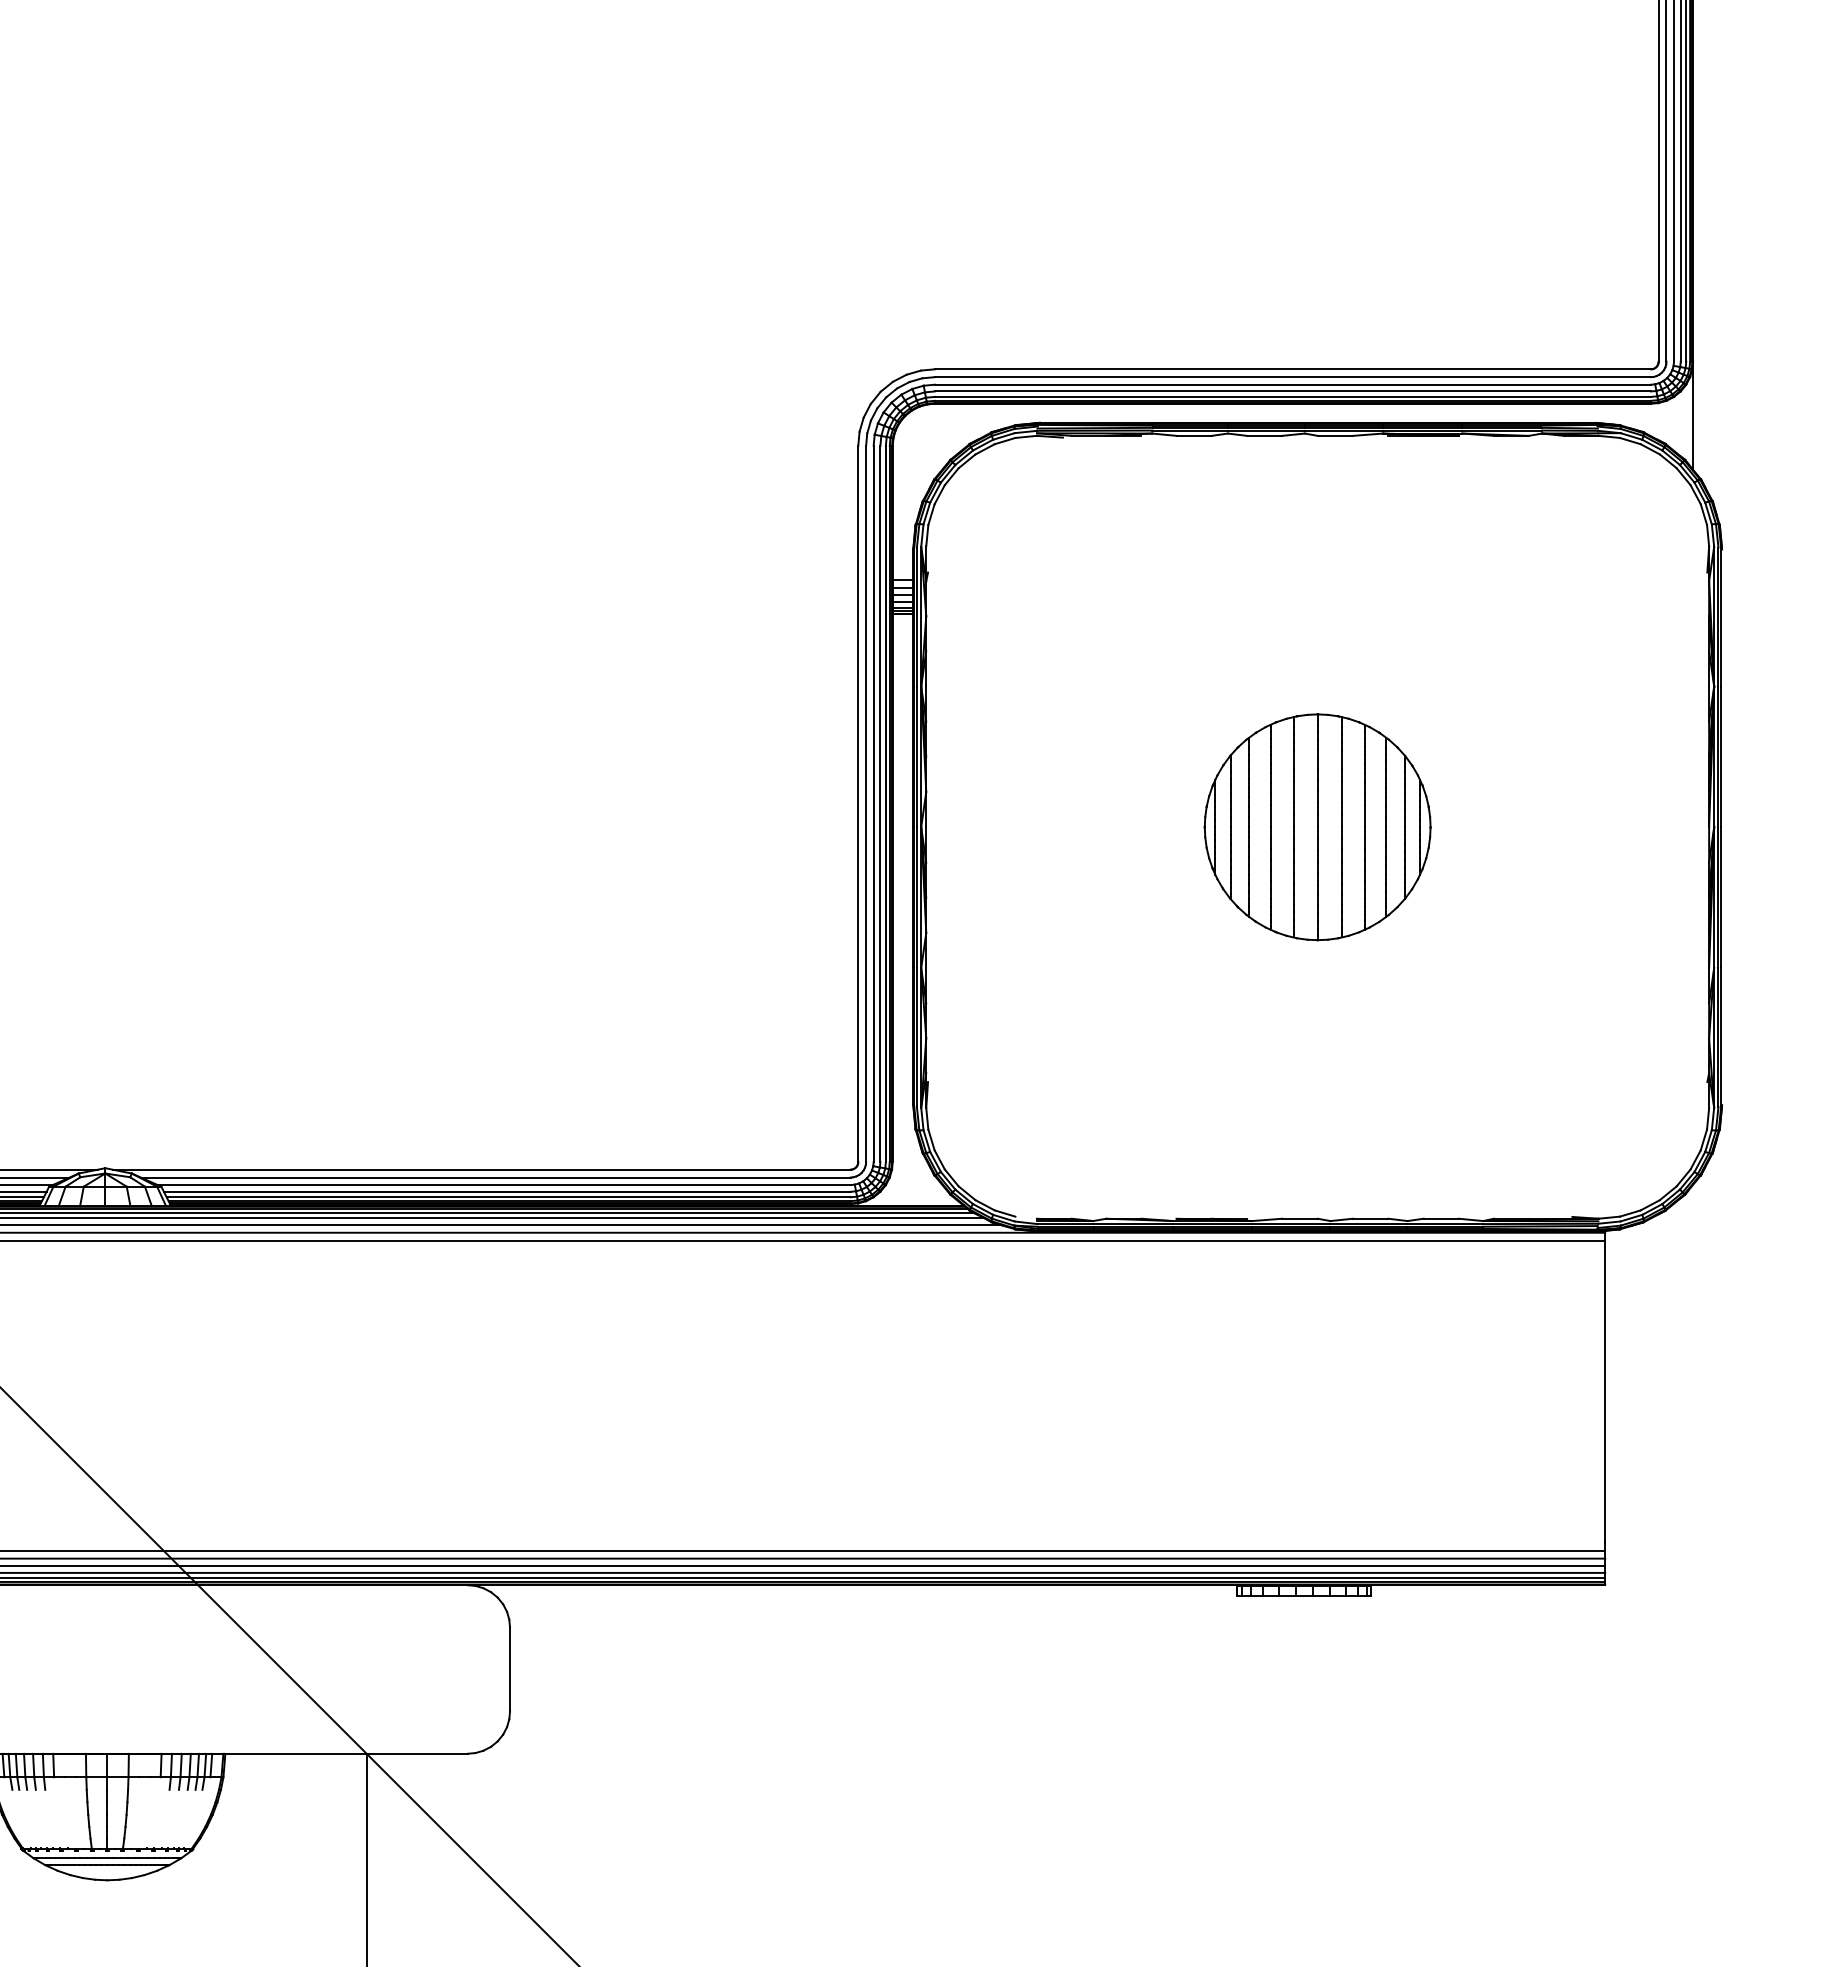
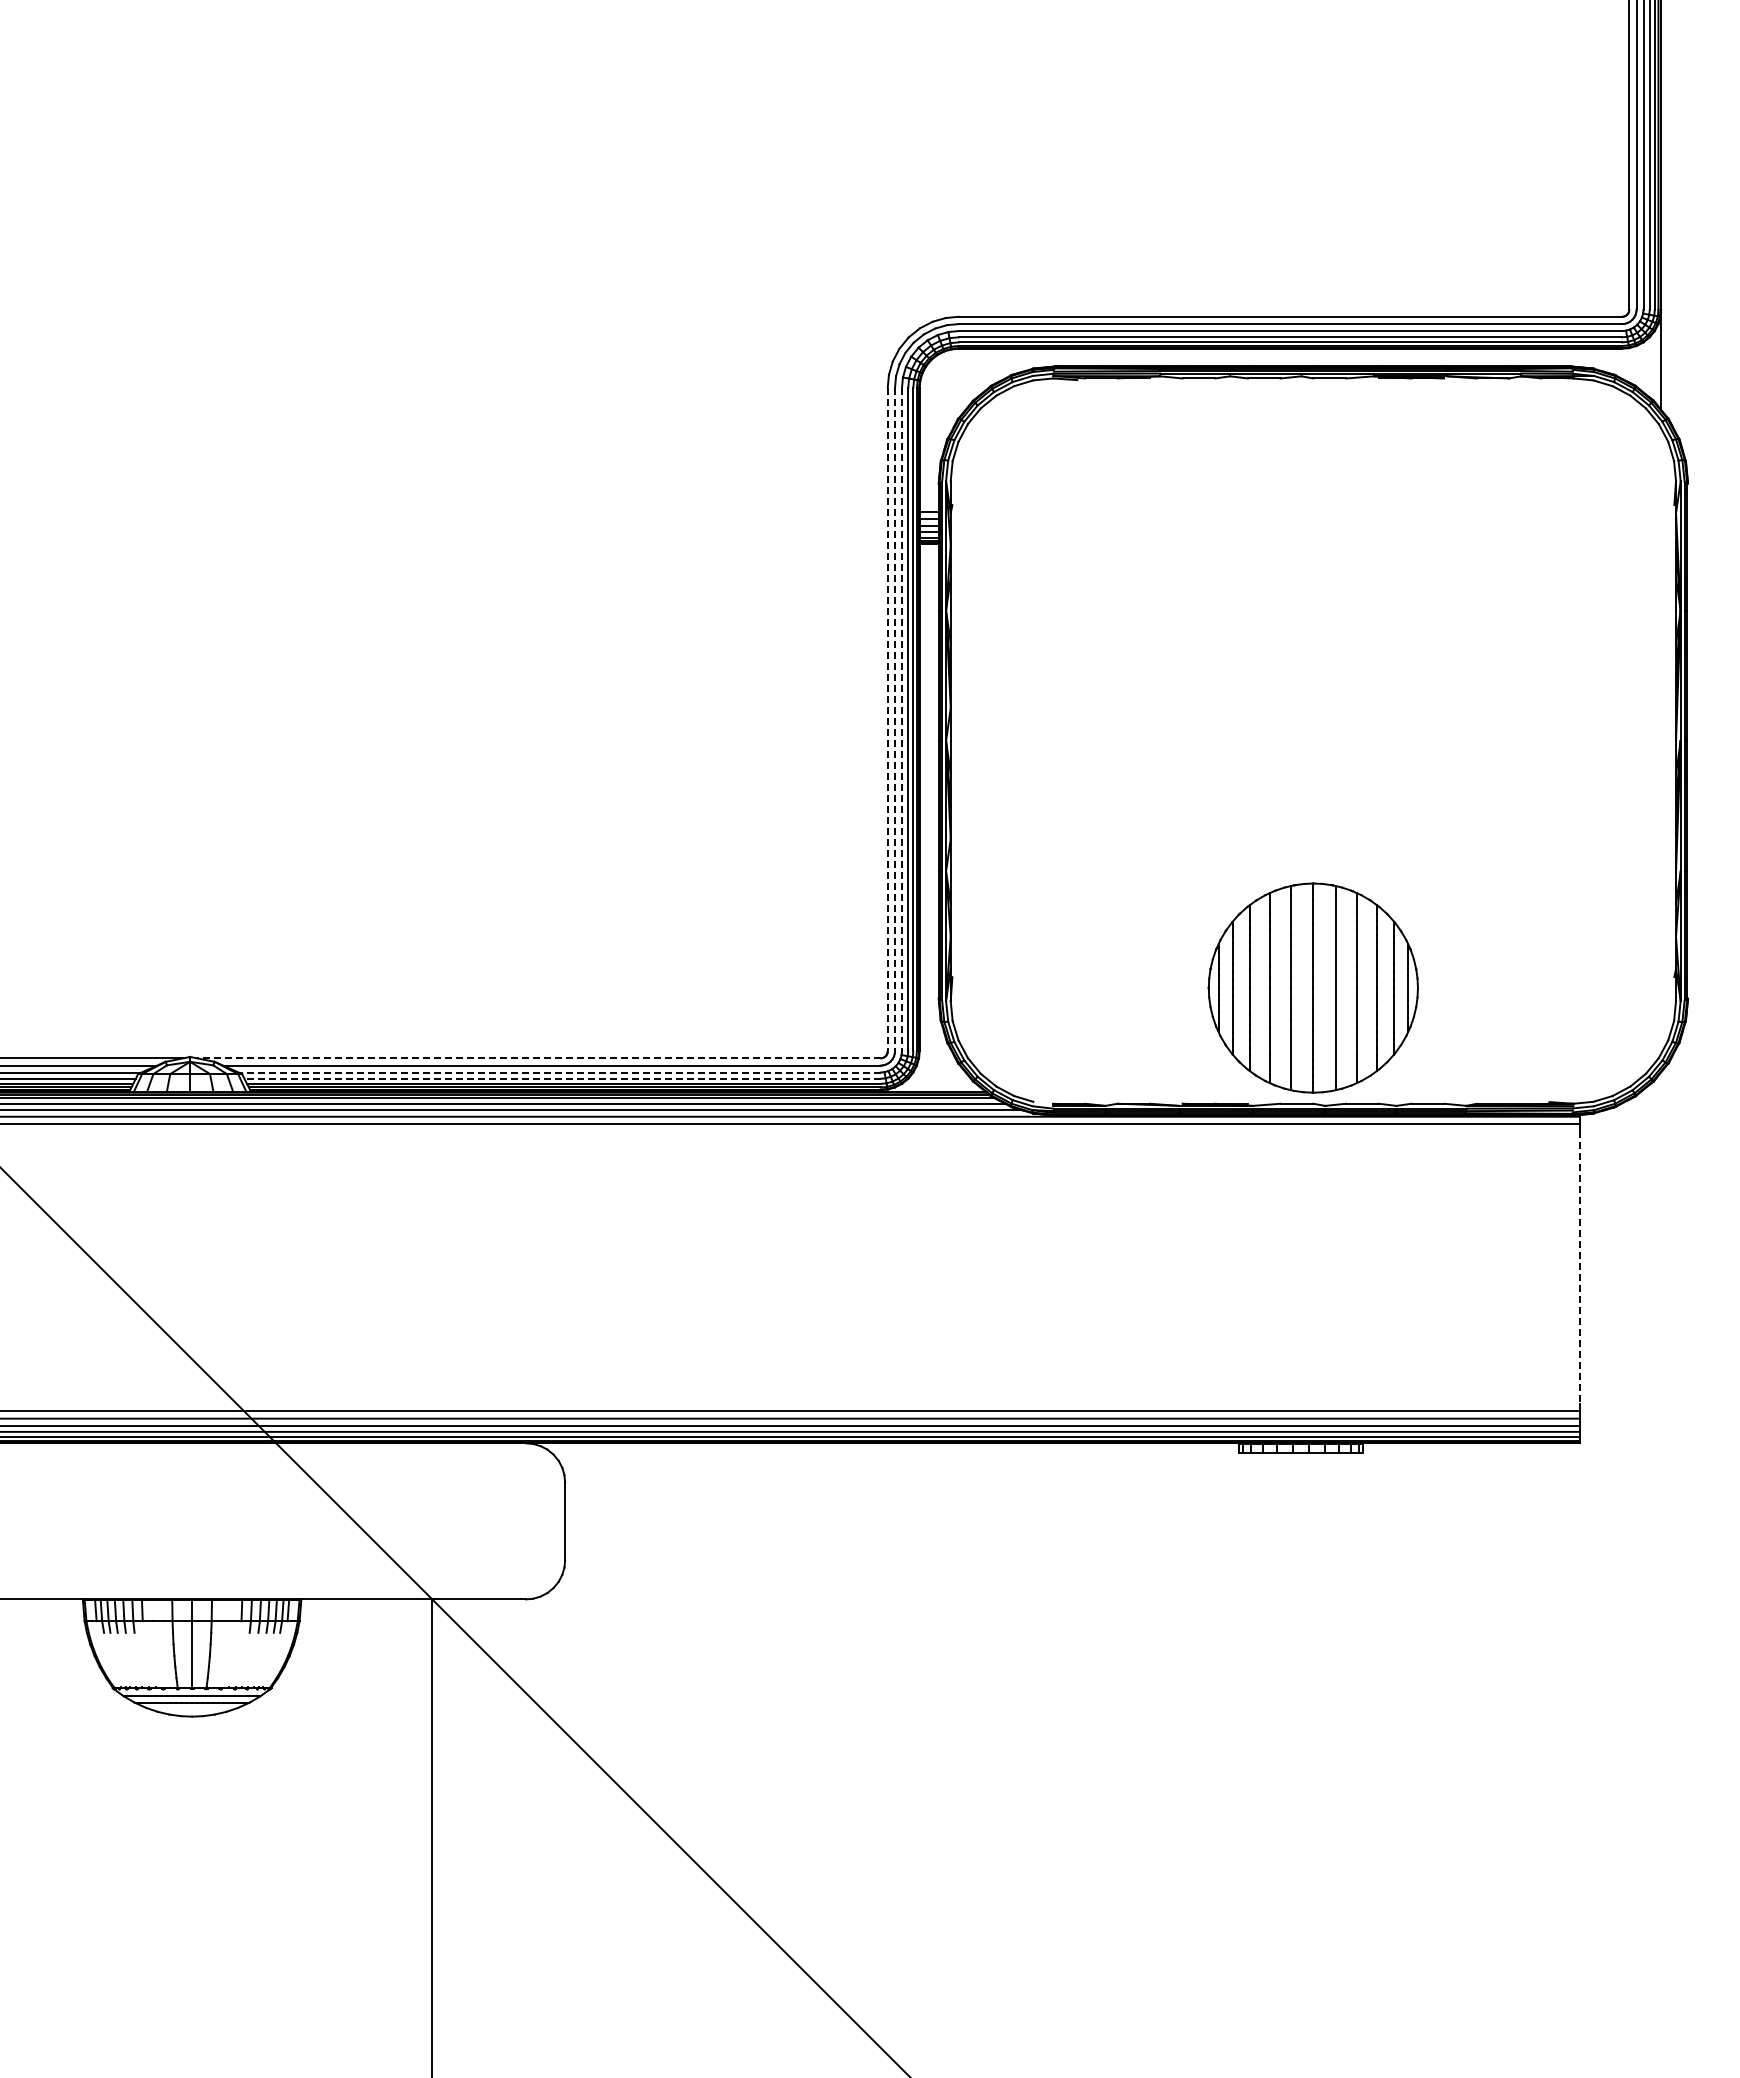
line: (857, 803) -> (887, 719), solid -> dashed
line: (866, 803) -> (895, 719), solid -> dashed
line: (874, 803) -> (902, 719), solid -> dashed
part: (1316, 826) -> (1312, 987), moved
line: (481, 1169) -> (538, 1058), solid -> dashed
line: (503, 1185) -> (559, 1072), solid -> dashed
line: (507, 1191) -> (562, 1078), solid -> dashed
line: (1604, 1395) -> (1579, 1267), solid -> dashed

